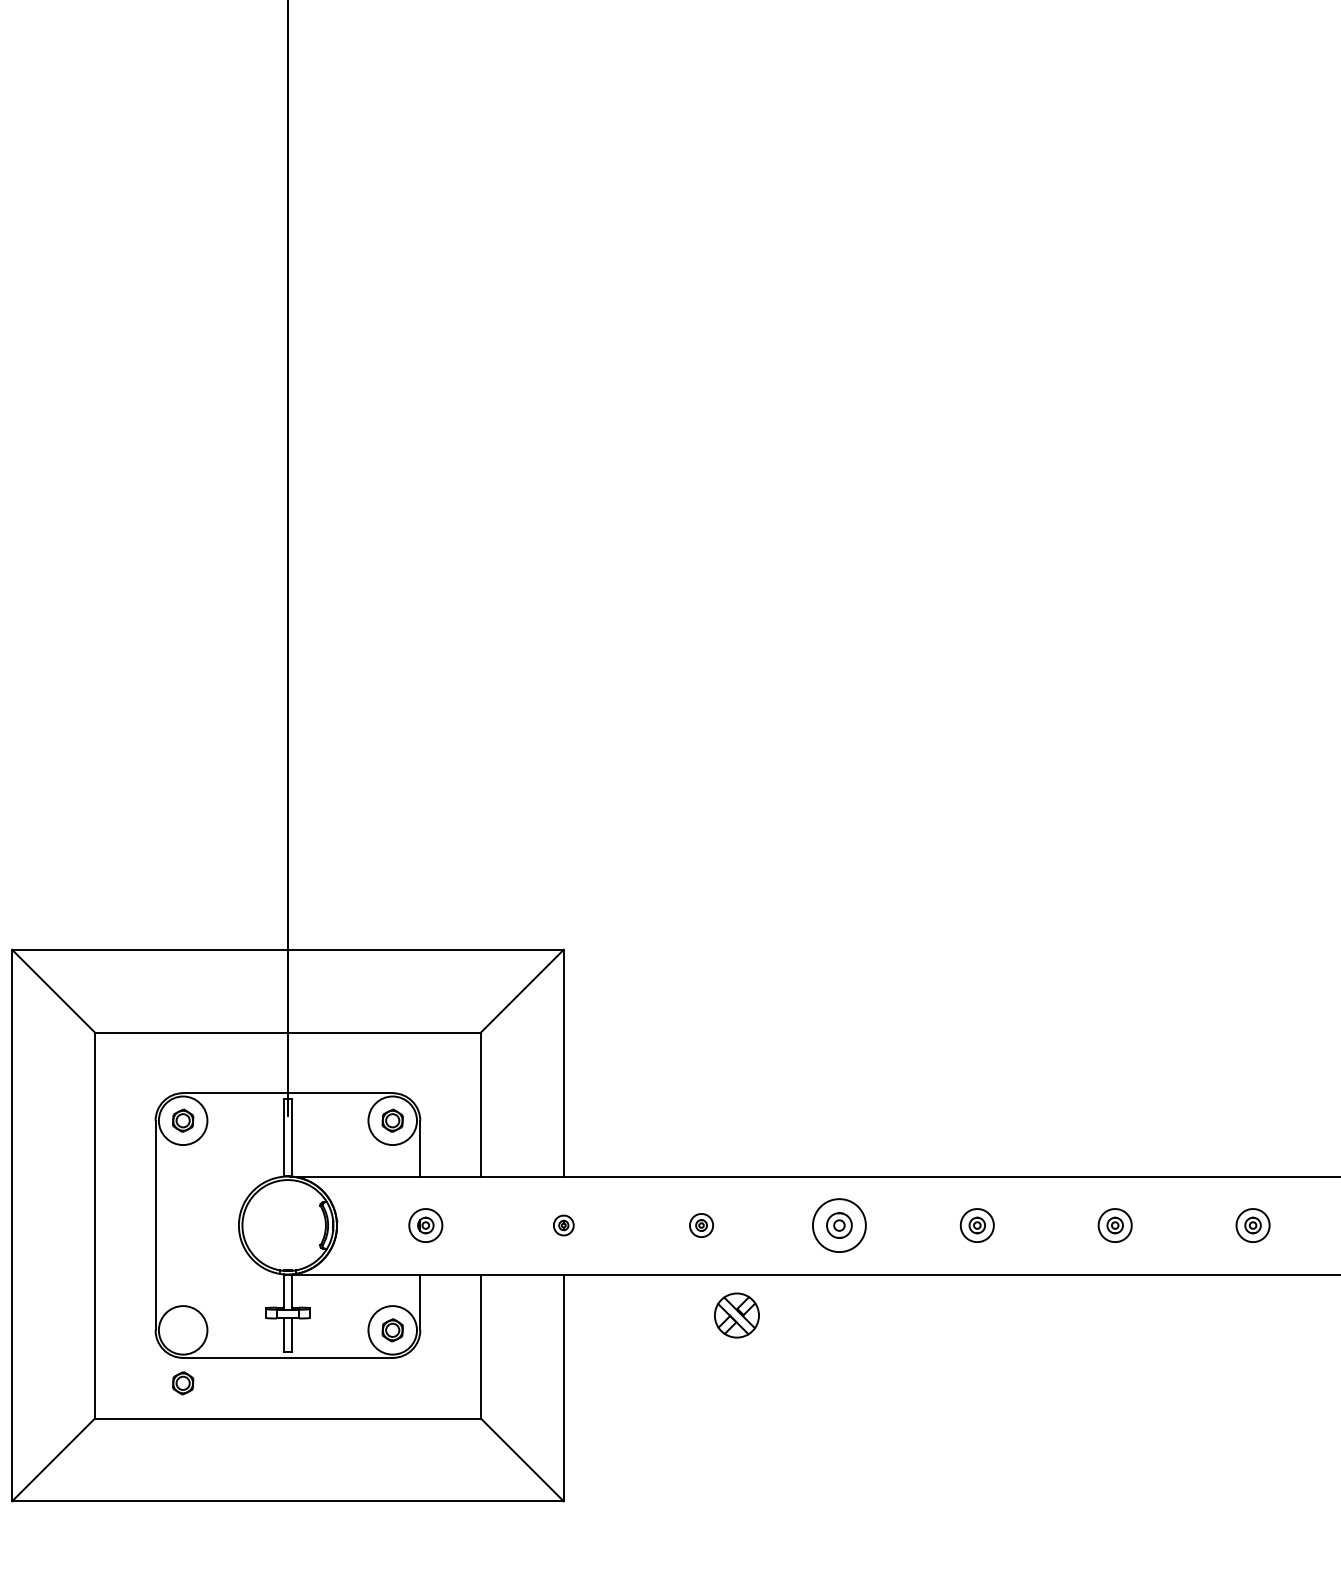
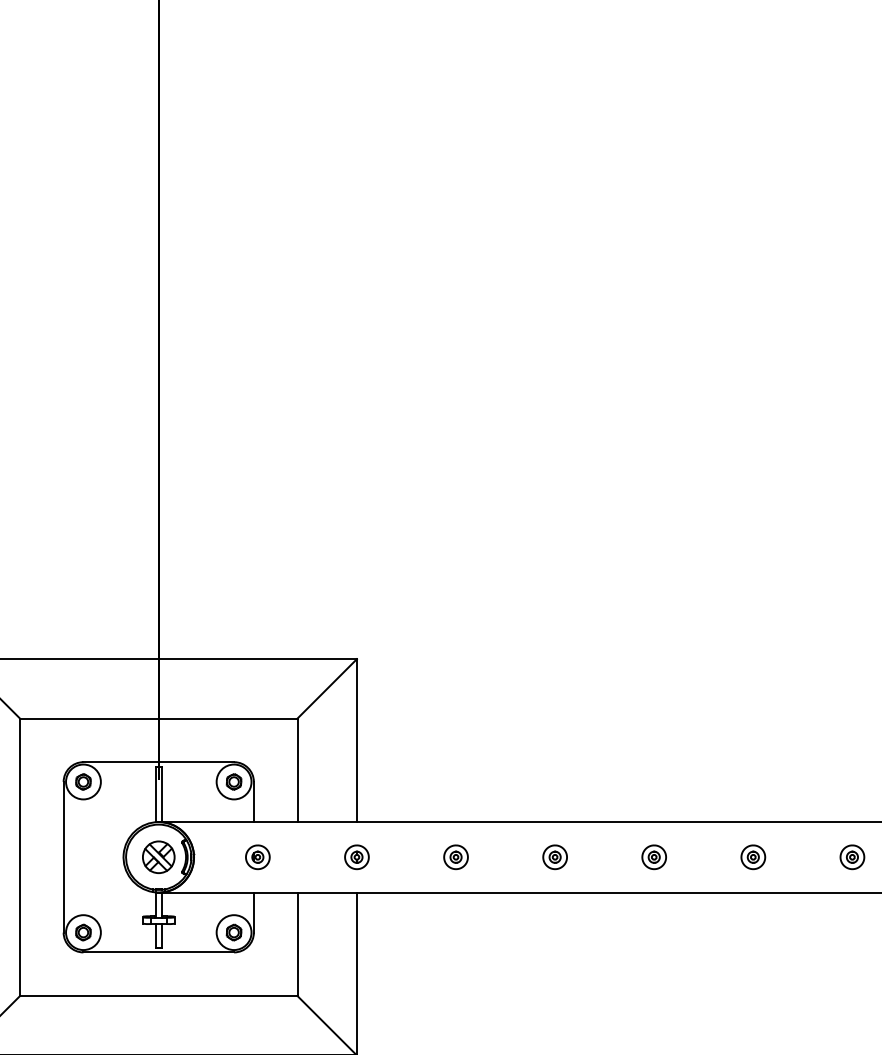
part: (563, 1225) -> (356, 857), size x1.67
part: (701, 1225) -> (455, 857), size x1.43
part: (839, 1225) -> (555, 857), size x0.62
part: (736, 1315) -> (158, 857), moved
part: (183, 1383) -> (83, 932), moved

